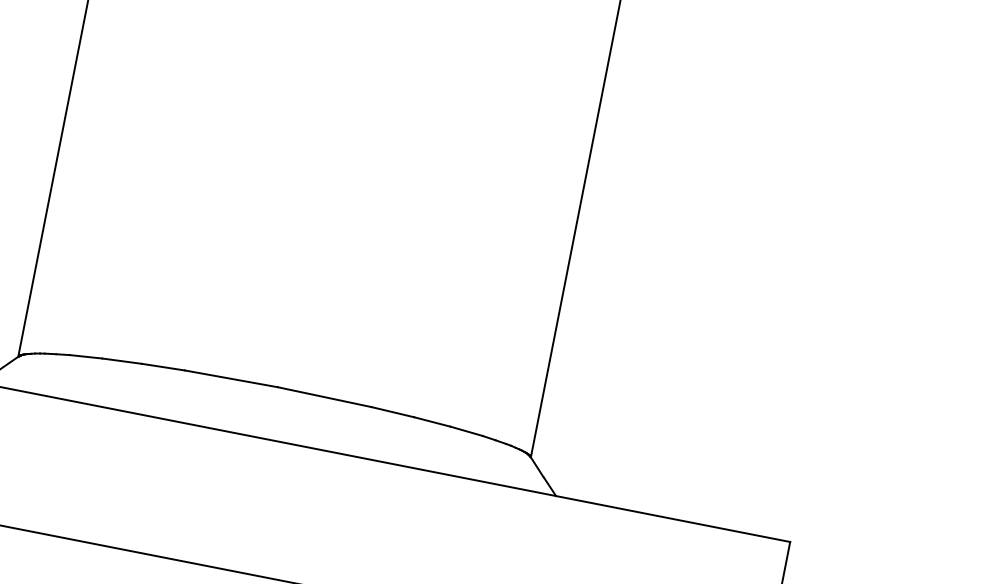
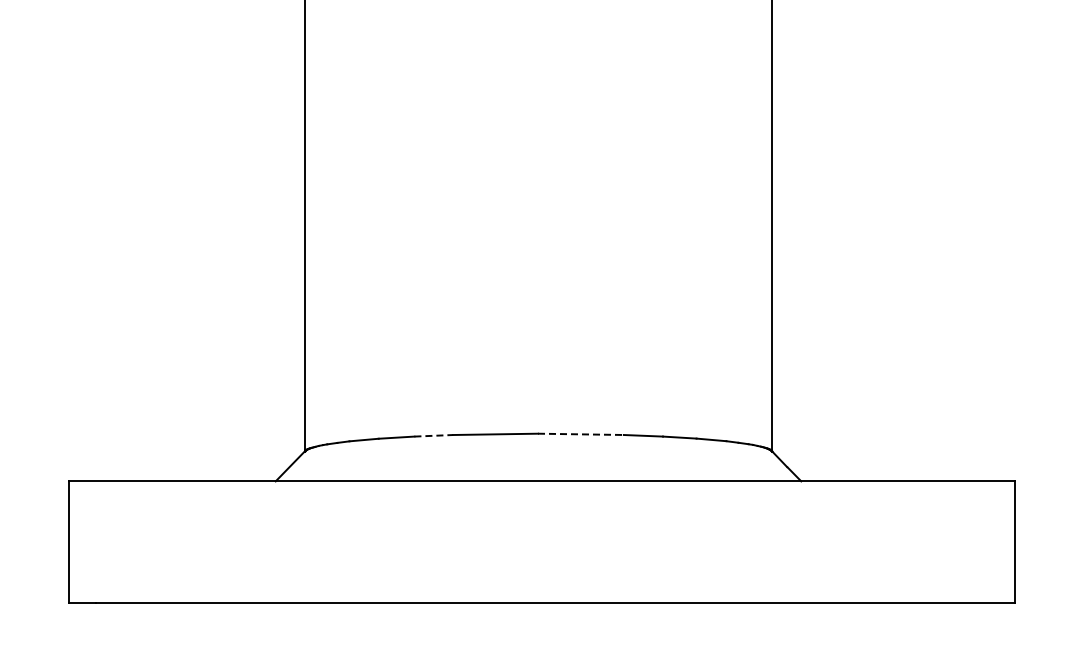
line: (164, 366) -> (434, 435), solid -> dashed
line: (324, 397) -> (580, 434), solid -> dashed

